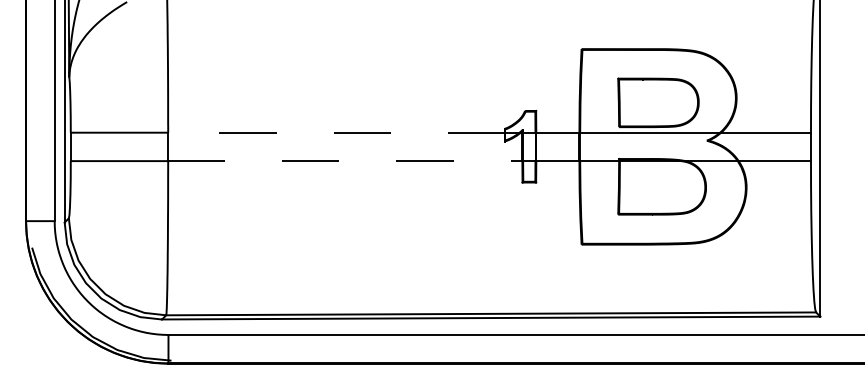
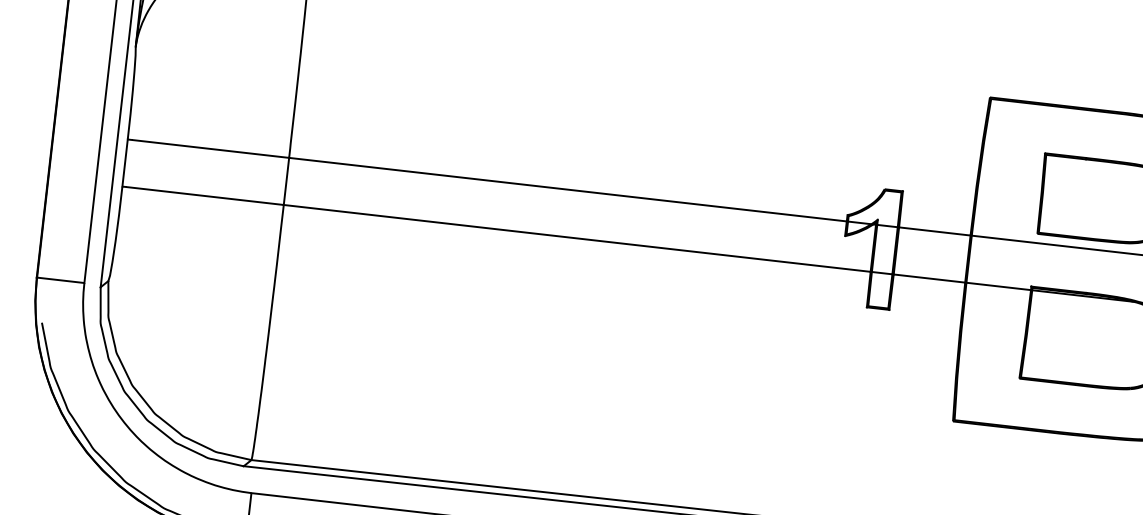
line: (335, 132) -> (566, 189), dashed -> solid
line: (345, 161) -> (577, 239), dashed -> solid

